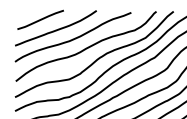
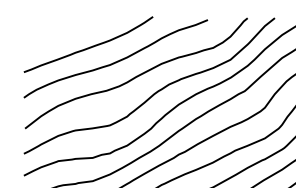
line: (40, 19) -> (64, 30), removed

